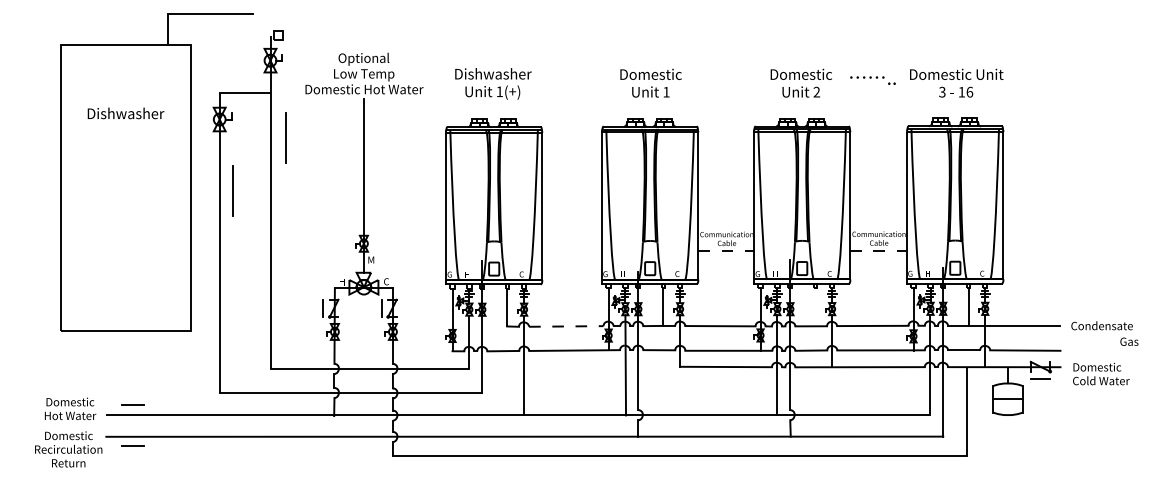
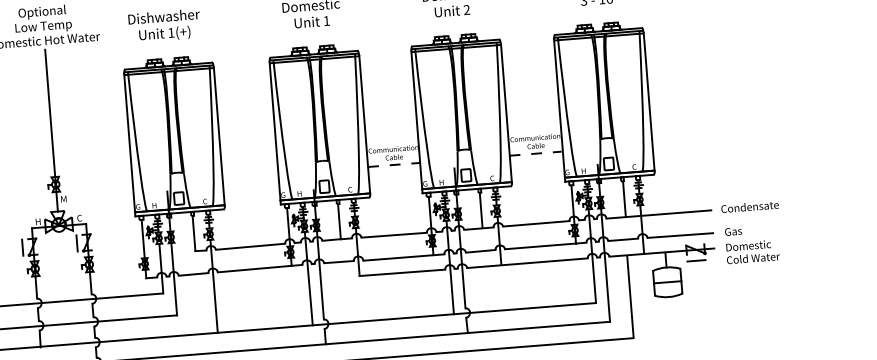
line: (815, 307) -> (481, 210), added
line: (566, 326) -> (250, 246), dashed -> solid
text: (1129, 341) -> (733, 231), moved

